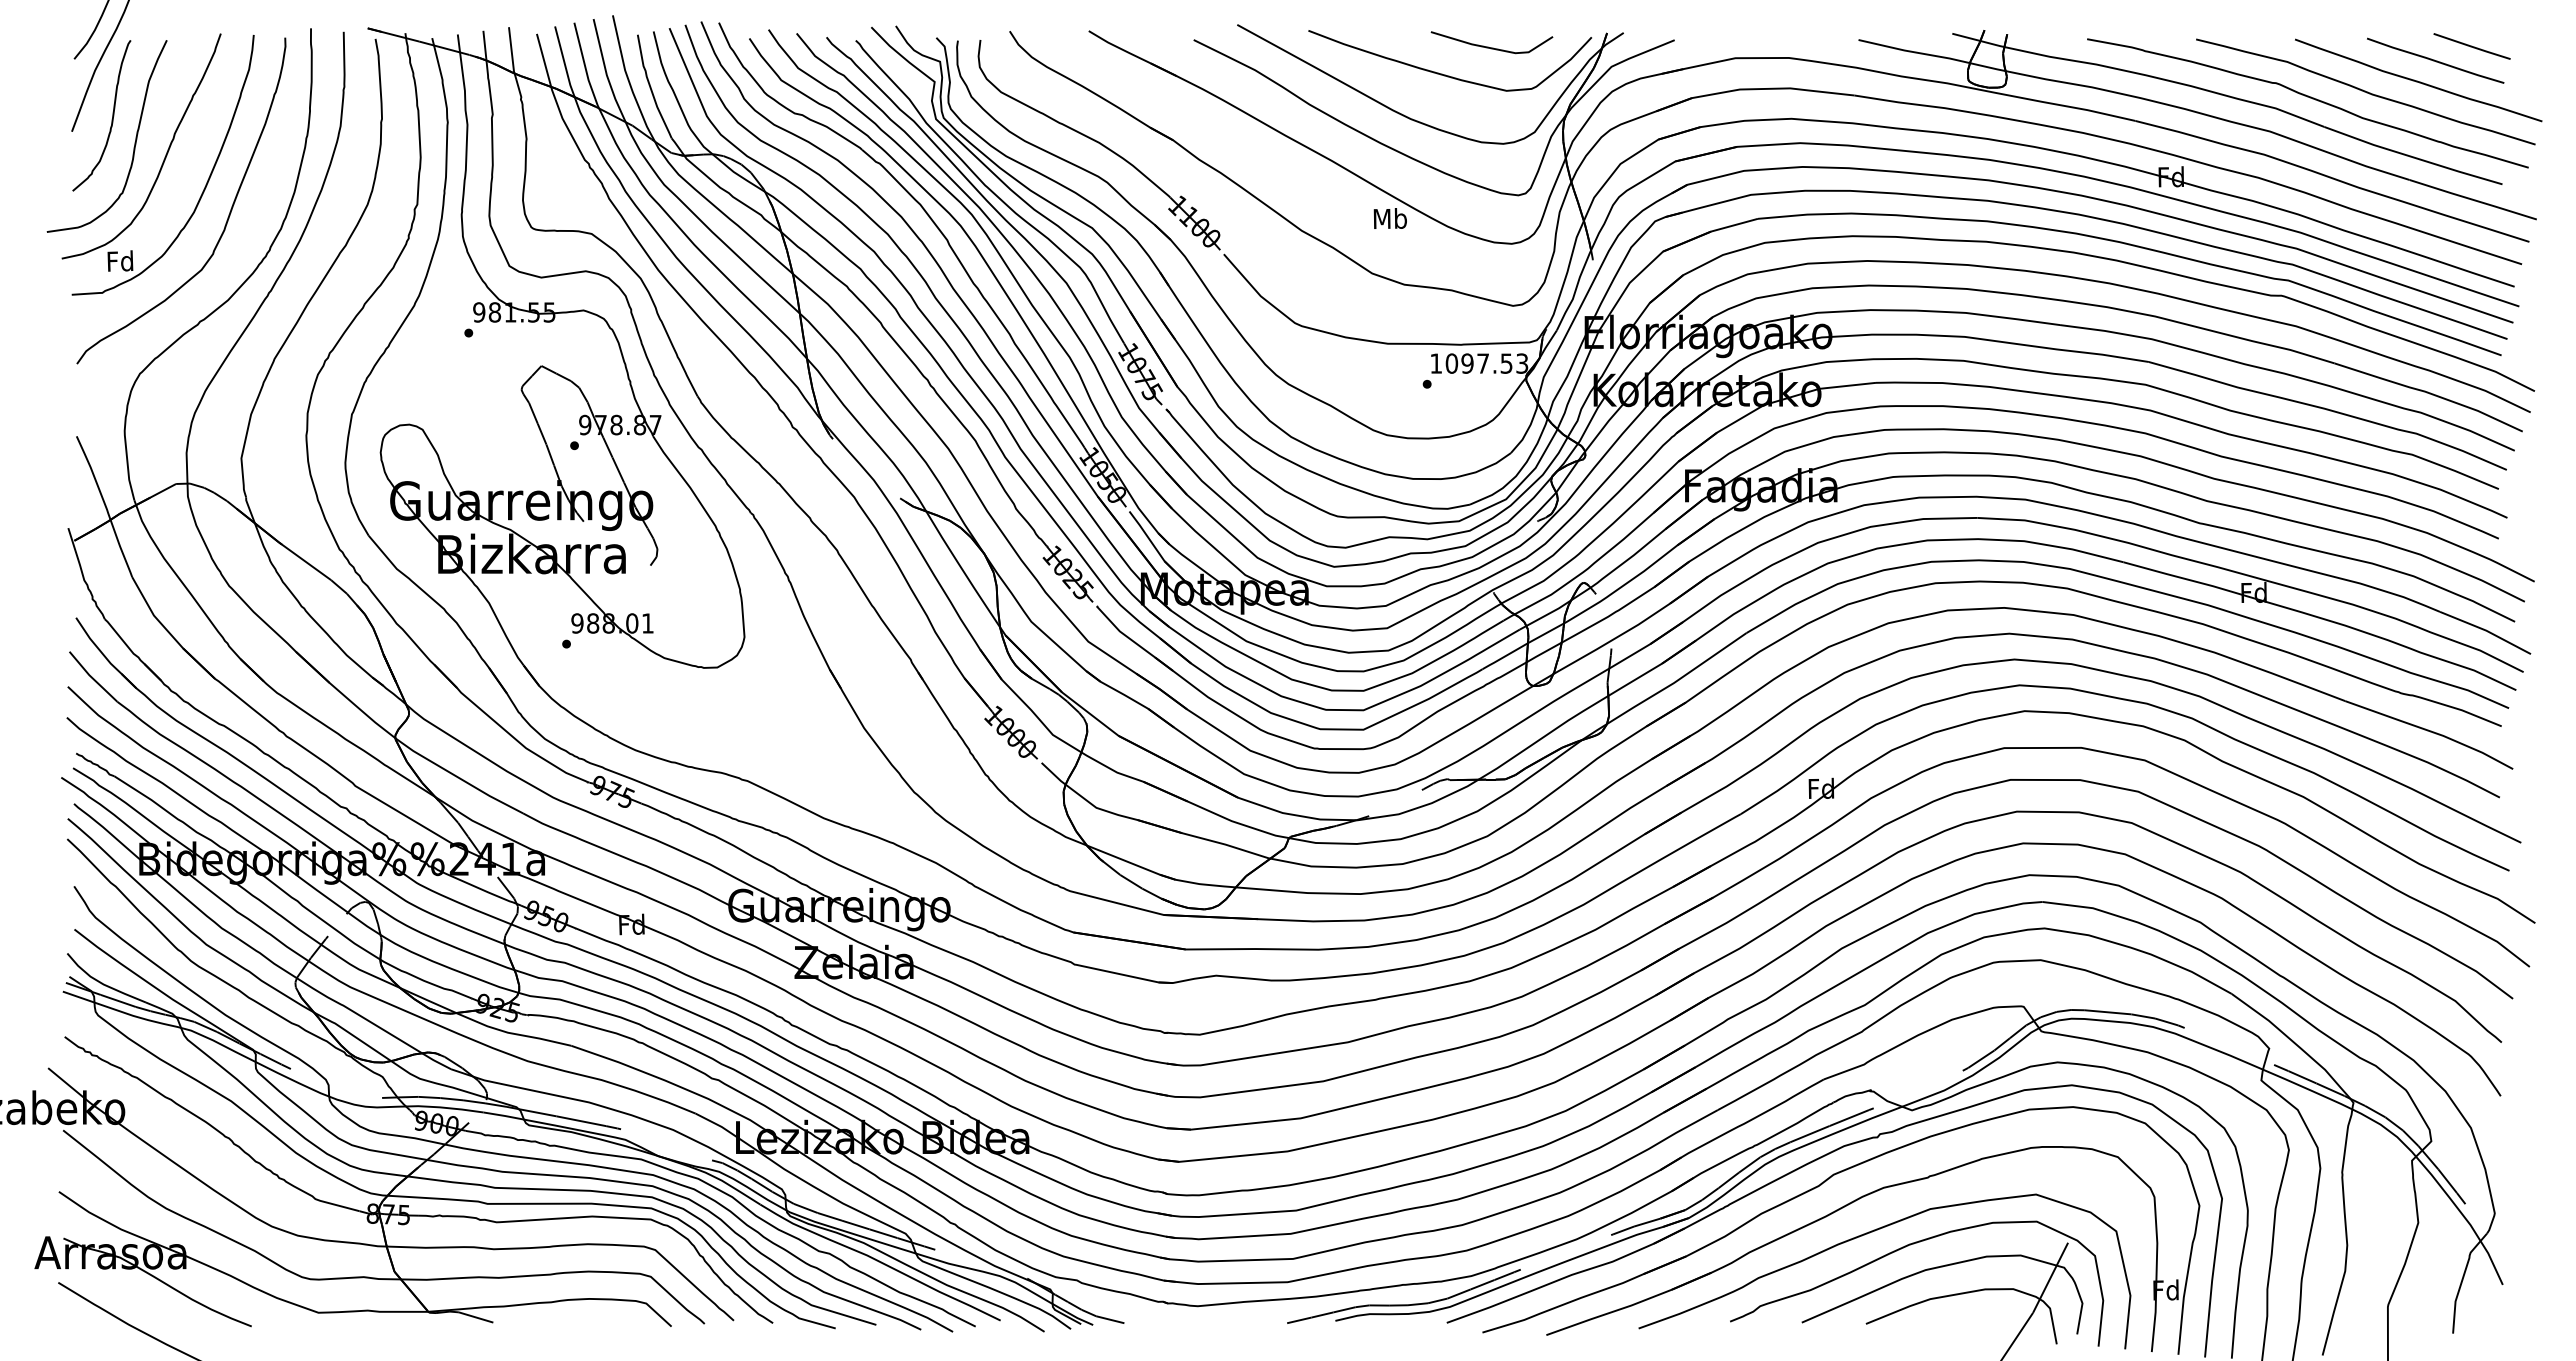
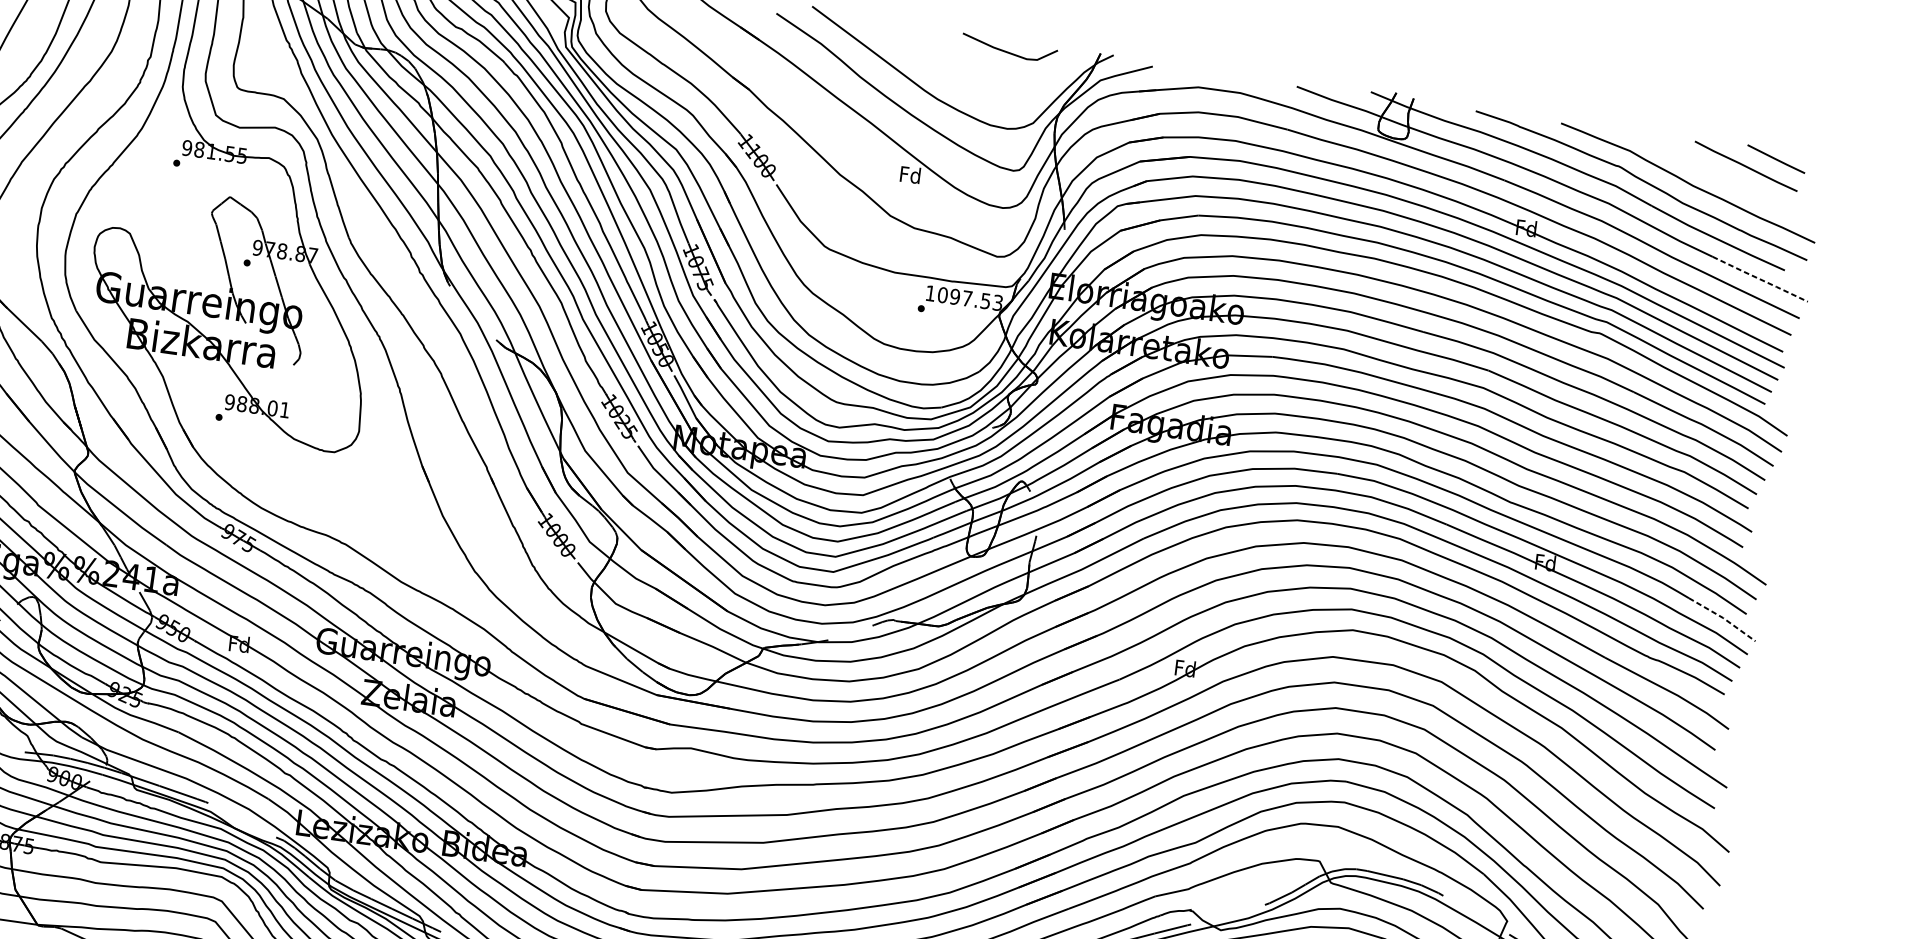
curve: (1445, 74) -> (969, 68), removed
curve: (2417, 80) -> (1729, 179), removed
line: (2473, 199) -> (1760, 279), solid -> dashed
text: (1389, 218) -> (910, 174), Mb -> Fd
line: (2486, 630) -> (1723, 617), solid -> dashed

